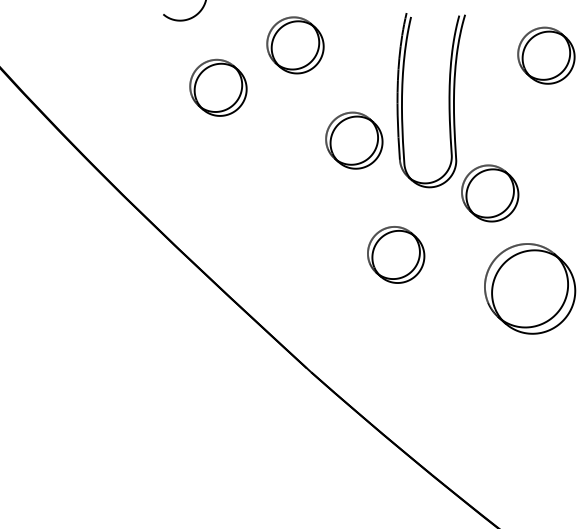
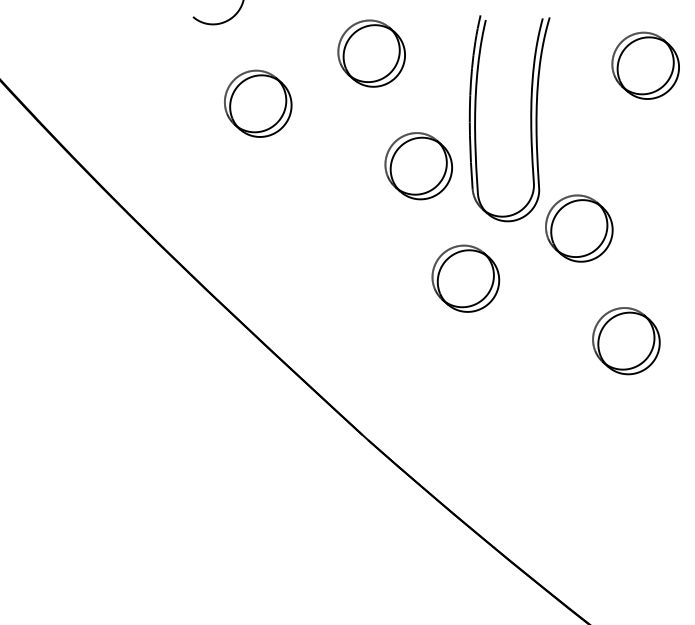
part: (295, 45) -> (371, 53), moved
part: (396, 254) -> (466, 278), moved
part: (529, 288) -> (625, 340), size x0.62

